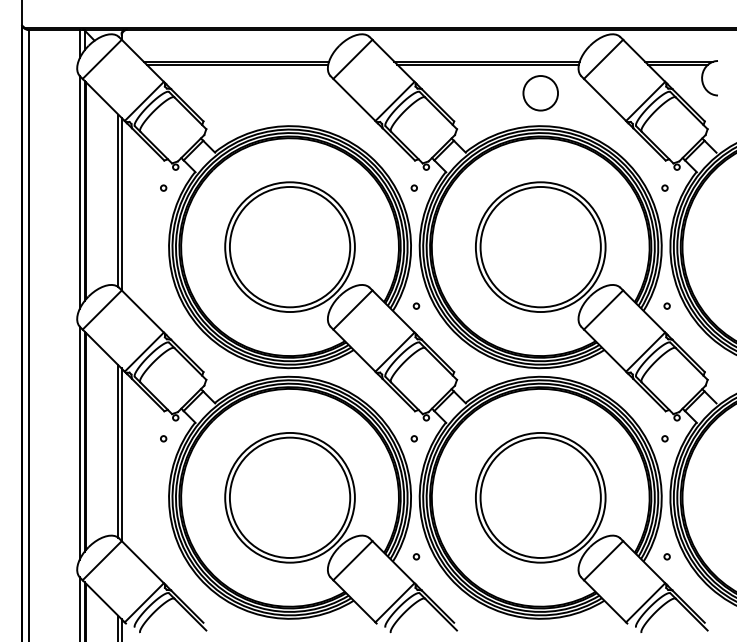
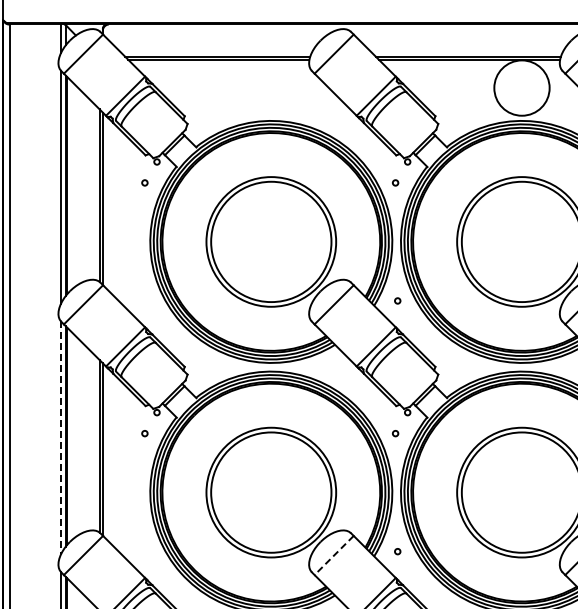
circle: (540, 93) -> (521, 88), size x1.6
line: (79, 443) -> (60, 438), solid -> dashed
line: (352, 560) -> (333, 555), solid -> dashed

